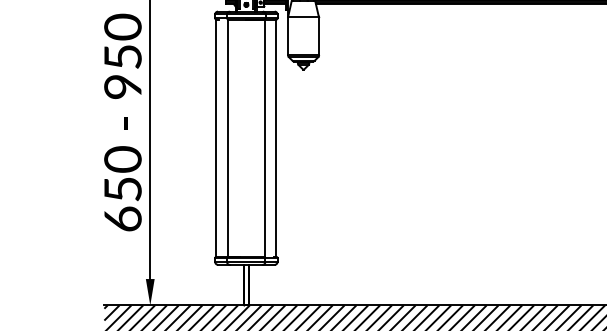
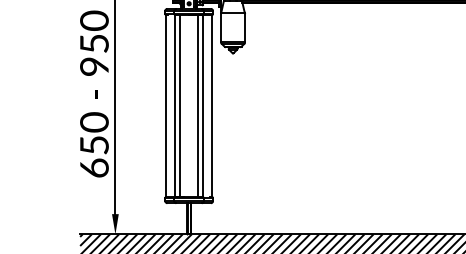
line: (234, 137) -> (180, 105), added
line: (257, 137) -> (197, 105), added

